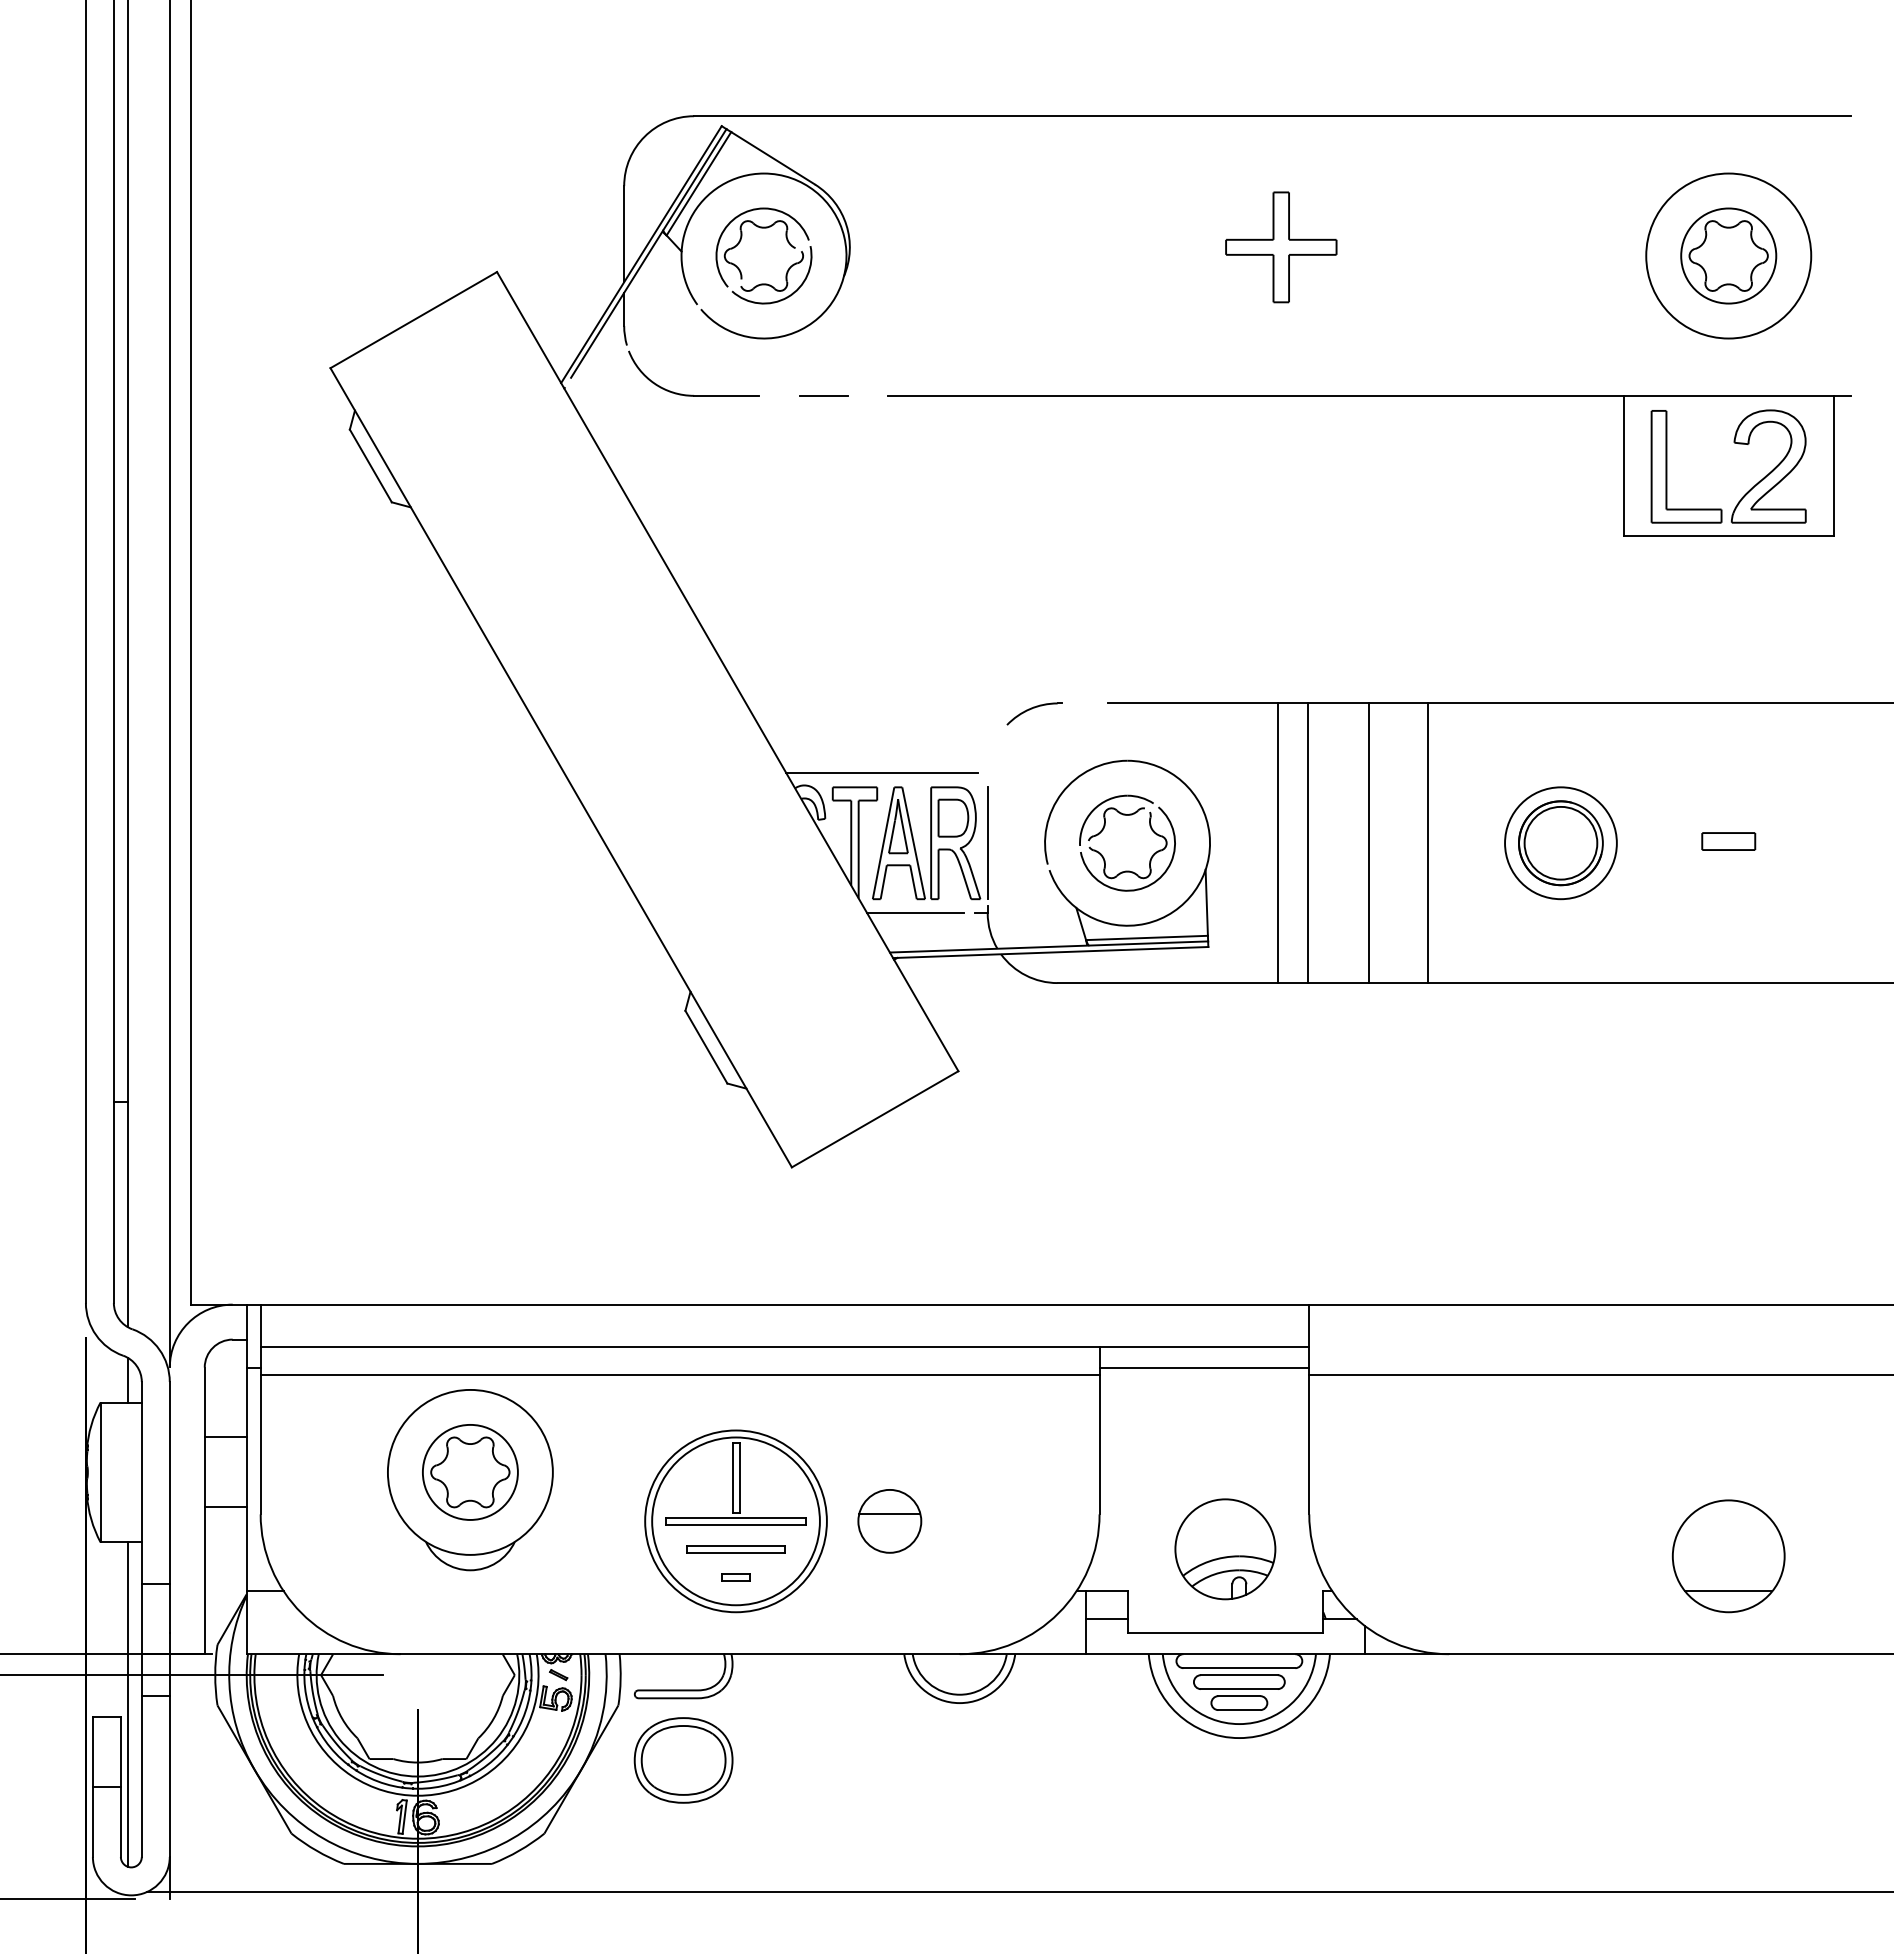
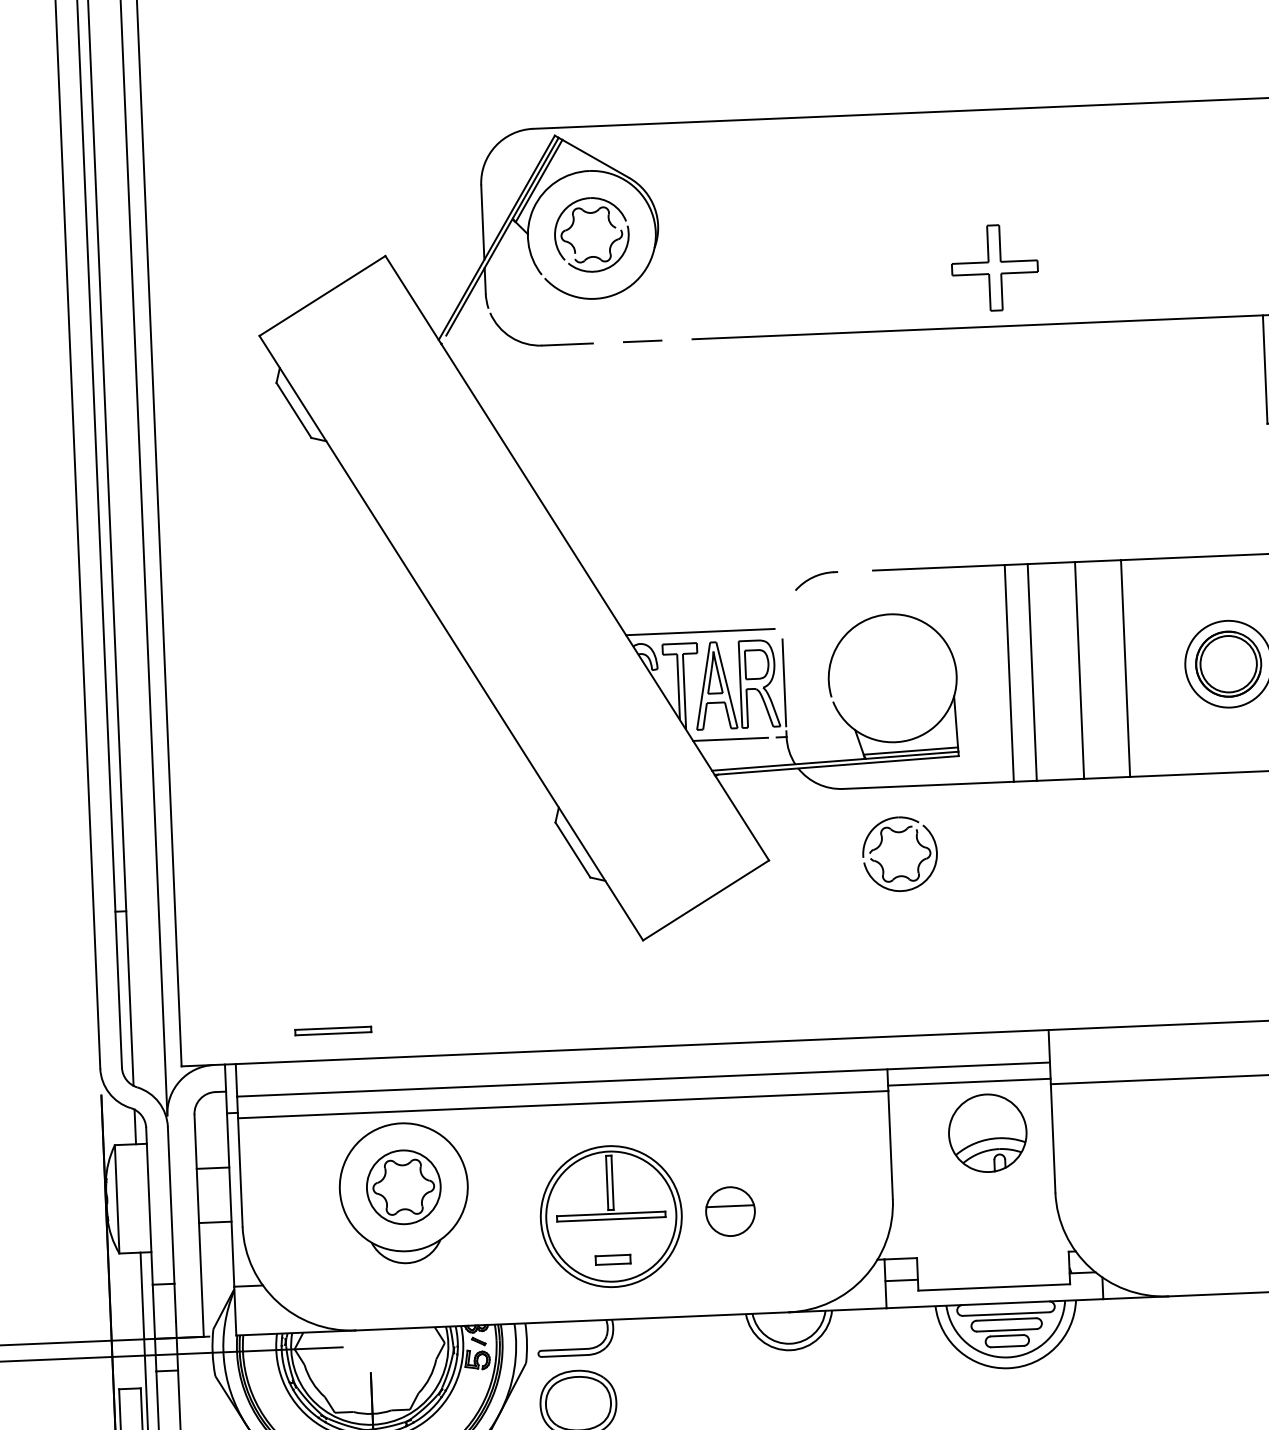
part: (1281, 247) -> (995, 268), moved
part: (1103, 830) -> (881, 845), moved
part: (735, 1549) -> (332, 1031), moved
part: (1225, 1549) -> (987, 1133), moved
part: (735, 1577) -> (612, 1260), size x1.6

